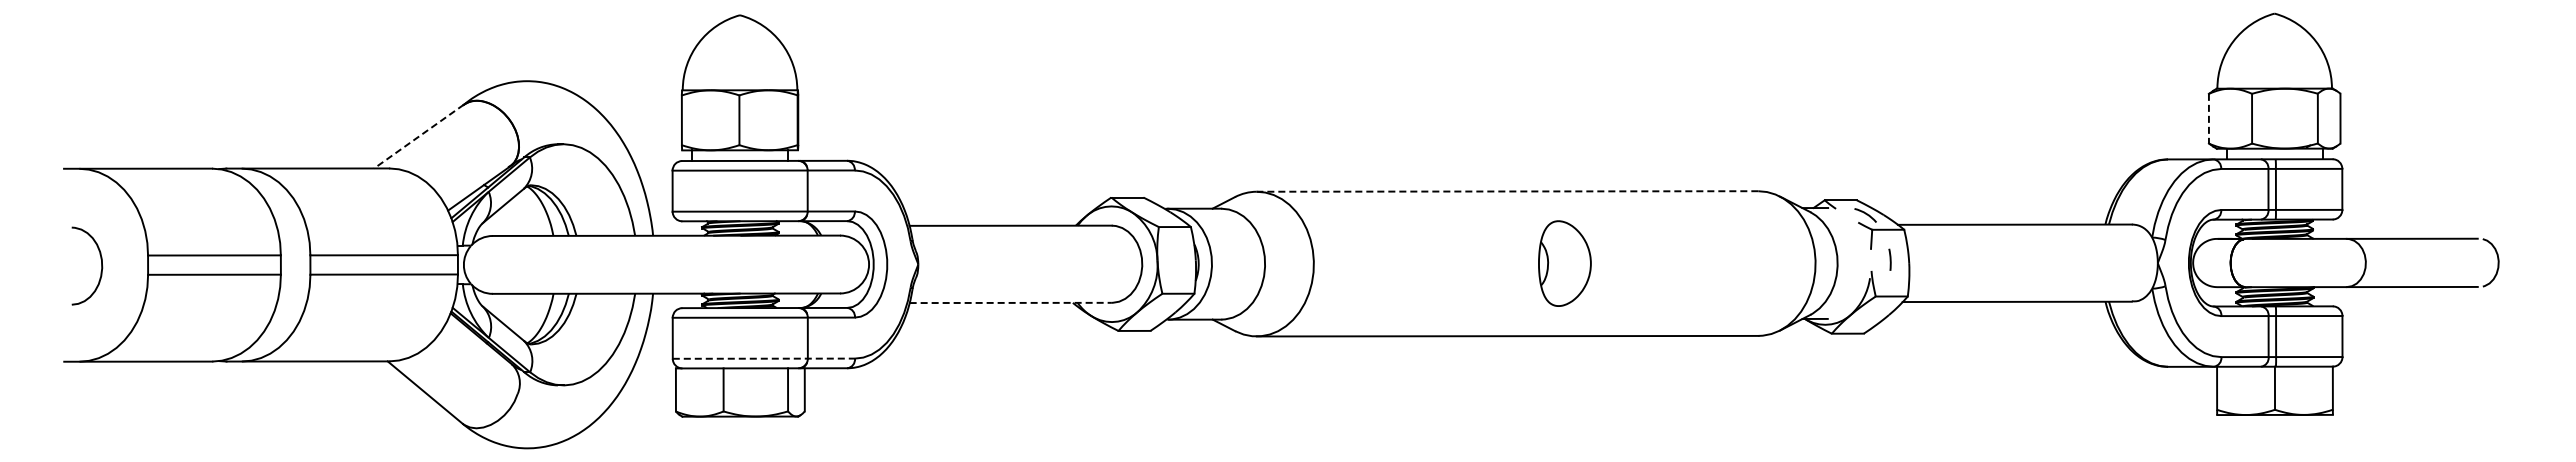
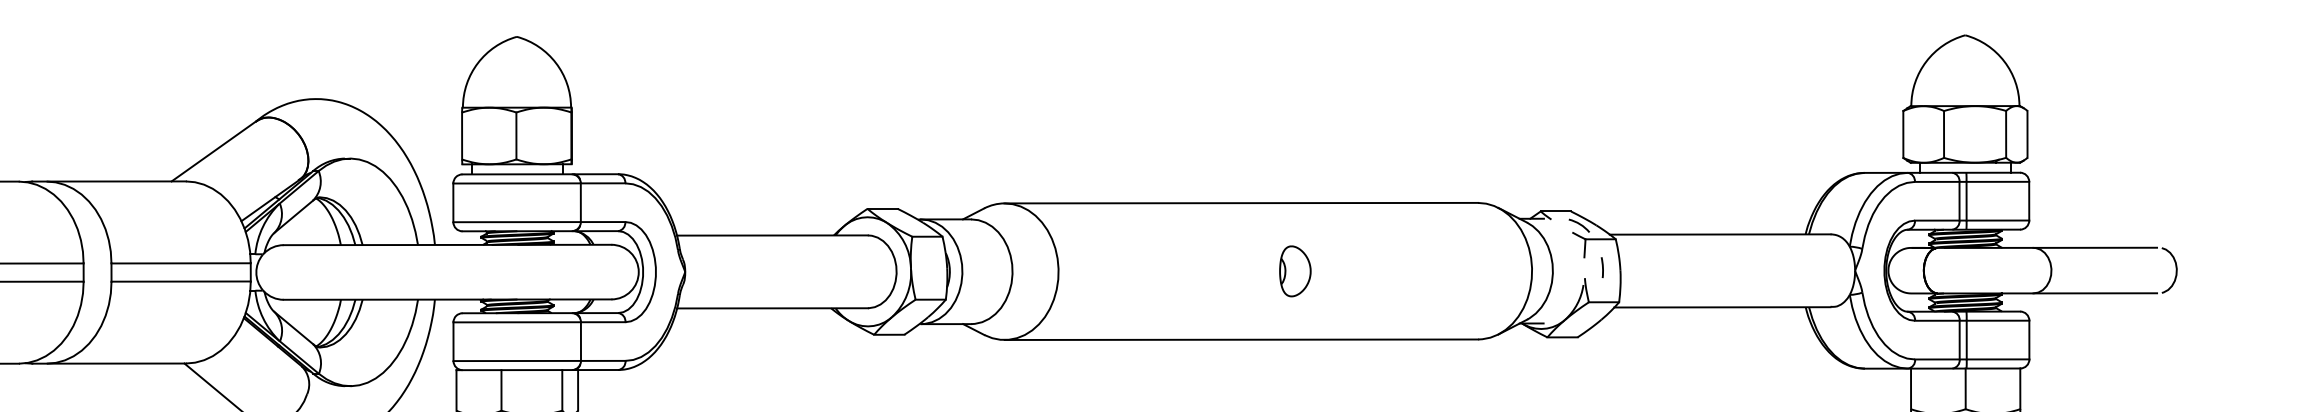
line: (2208, 118) -> (1902, 134), dashed -> solid
line: (418, 136) -> (213, 151), dashed -> solid
line: (1507, 191) -> (1241, 203), dashed -> solid
part: (1564, 263) -> (1295, 271), size x0.62
line: (1011, 302) -> (773, 307), dashed -> solid
line: (764, 358) -> (540, 360), dashed -> solid

